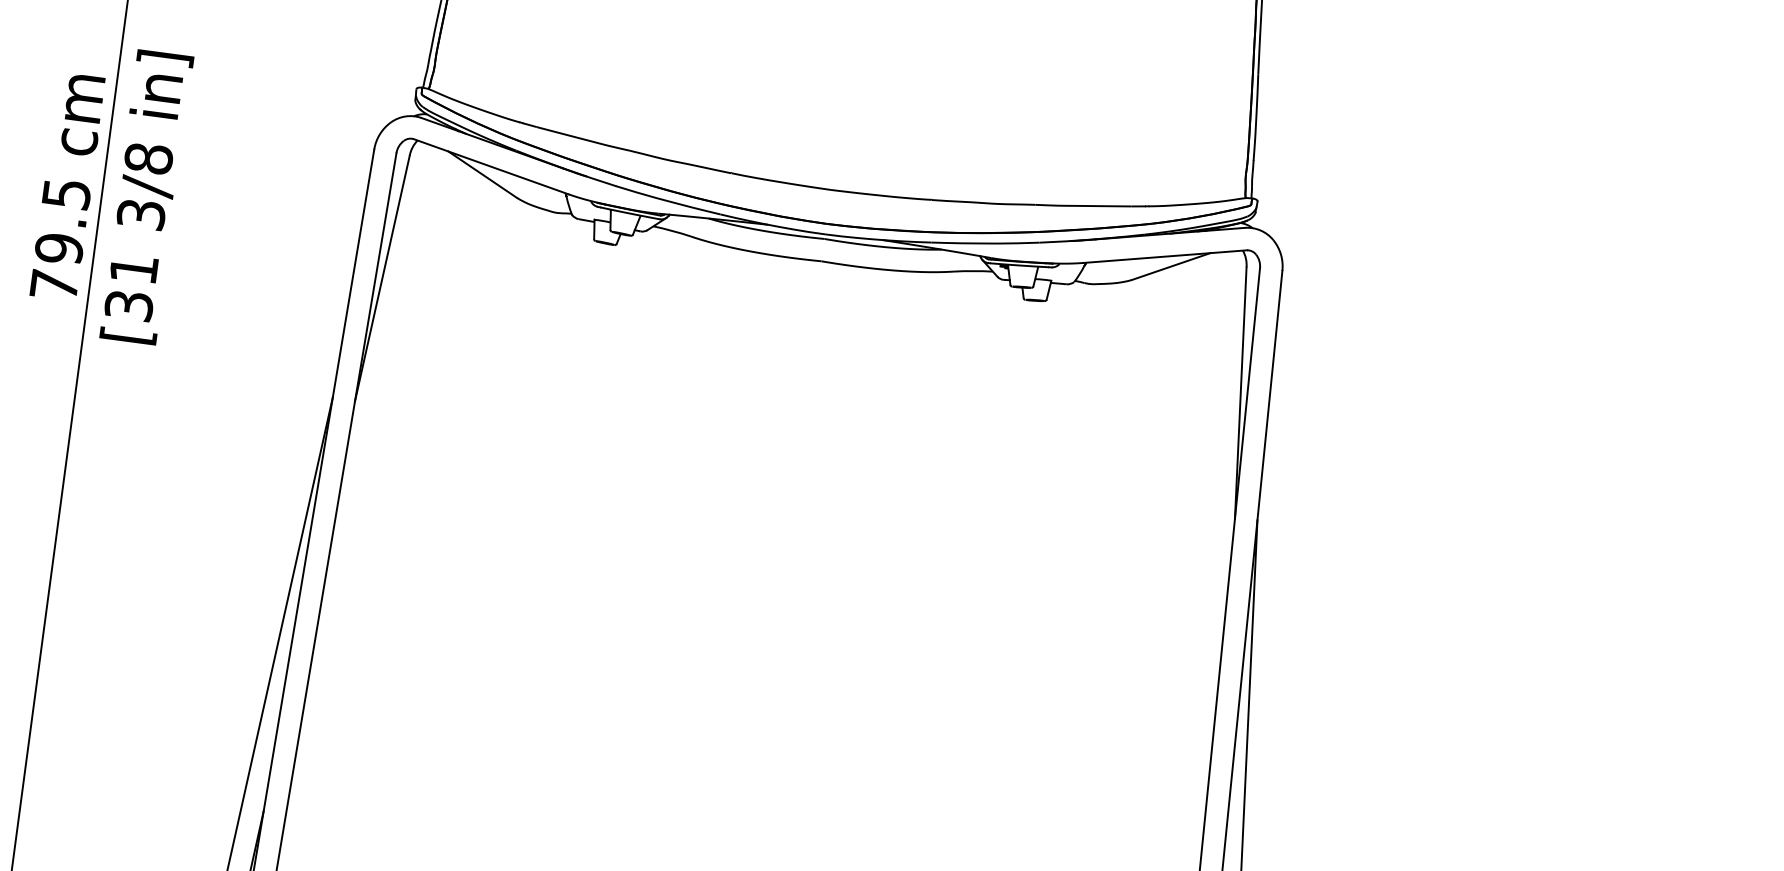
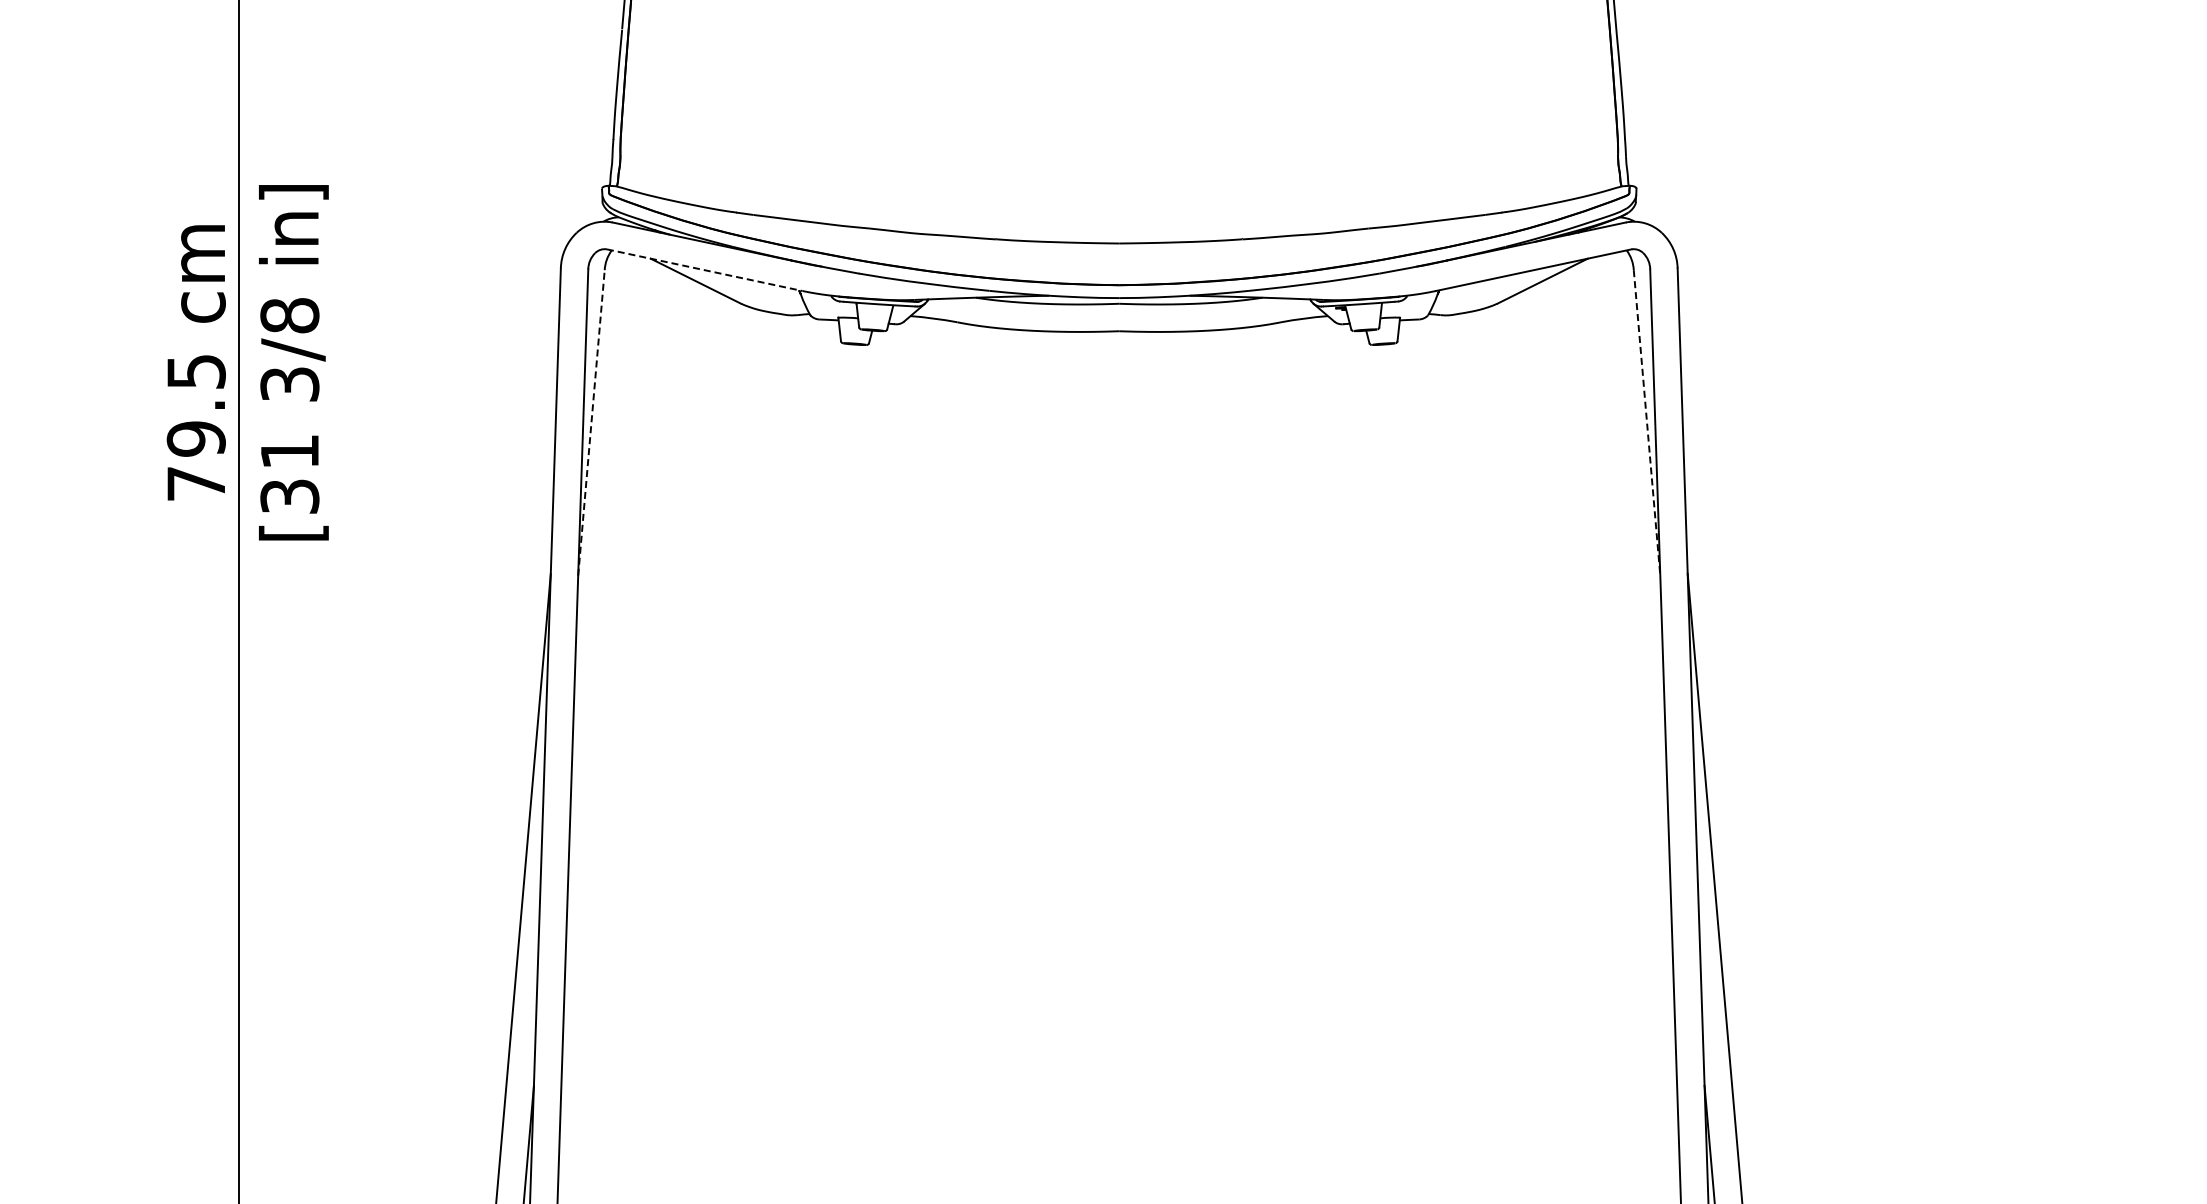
line: (490, 166) -> (704, 270), solid -> dashed
line: (382, 278) -> (591, 422), solid -> dashed
line: (1241, 393) -> (1647, 423), solid -> dashed

